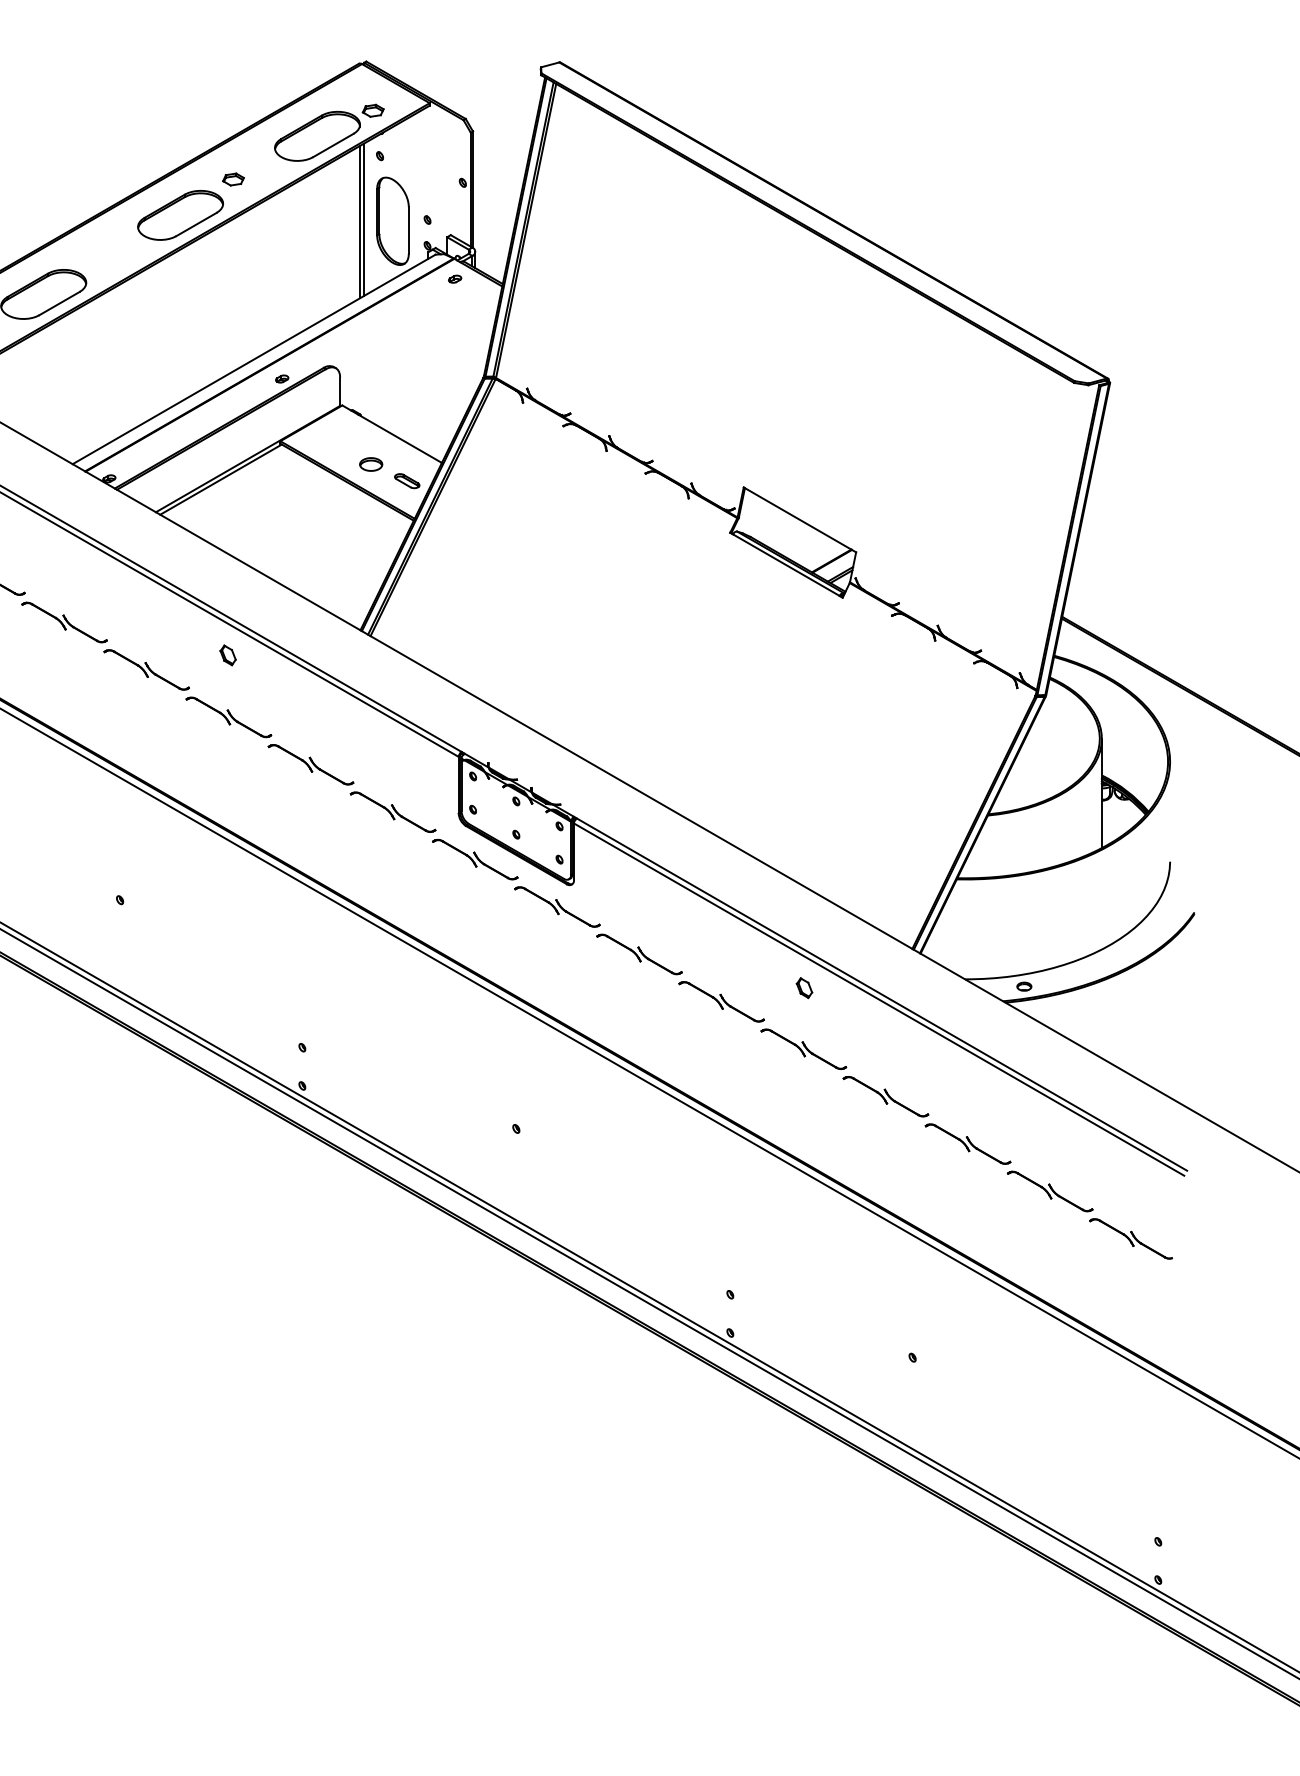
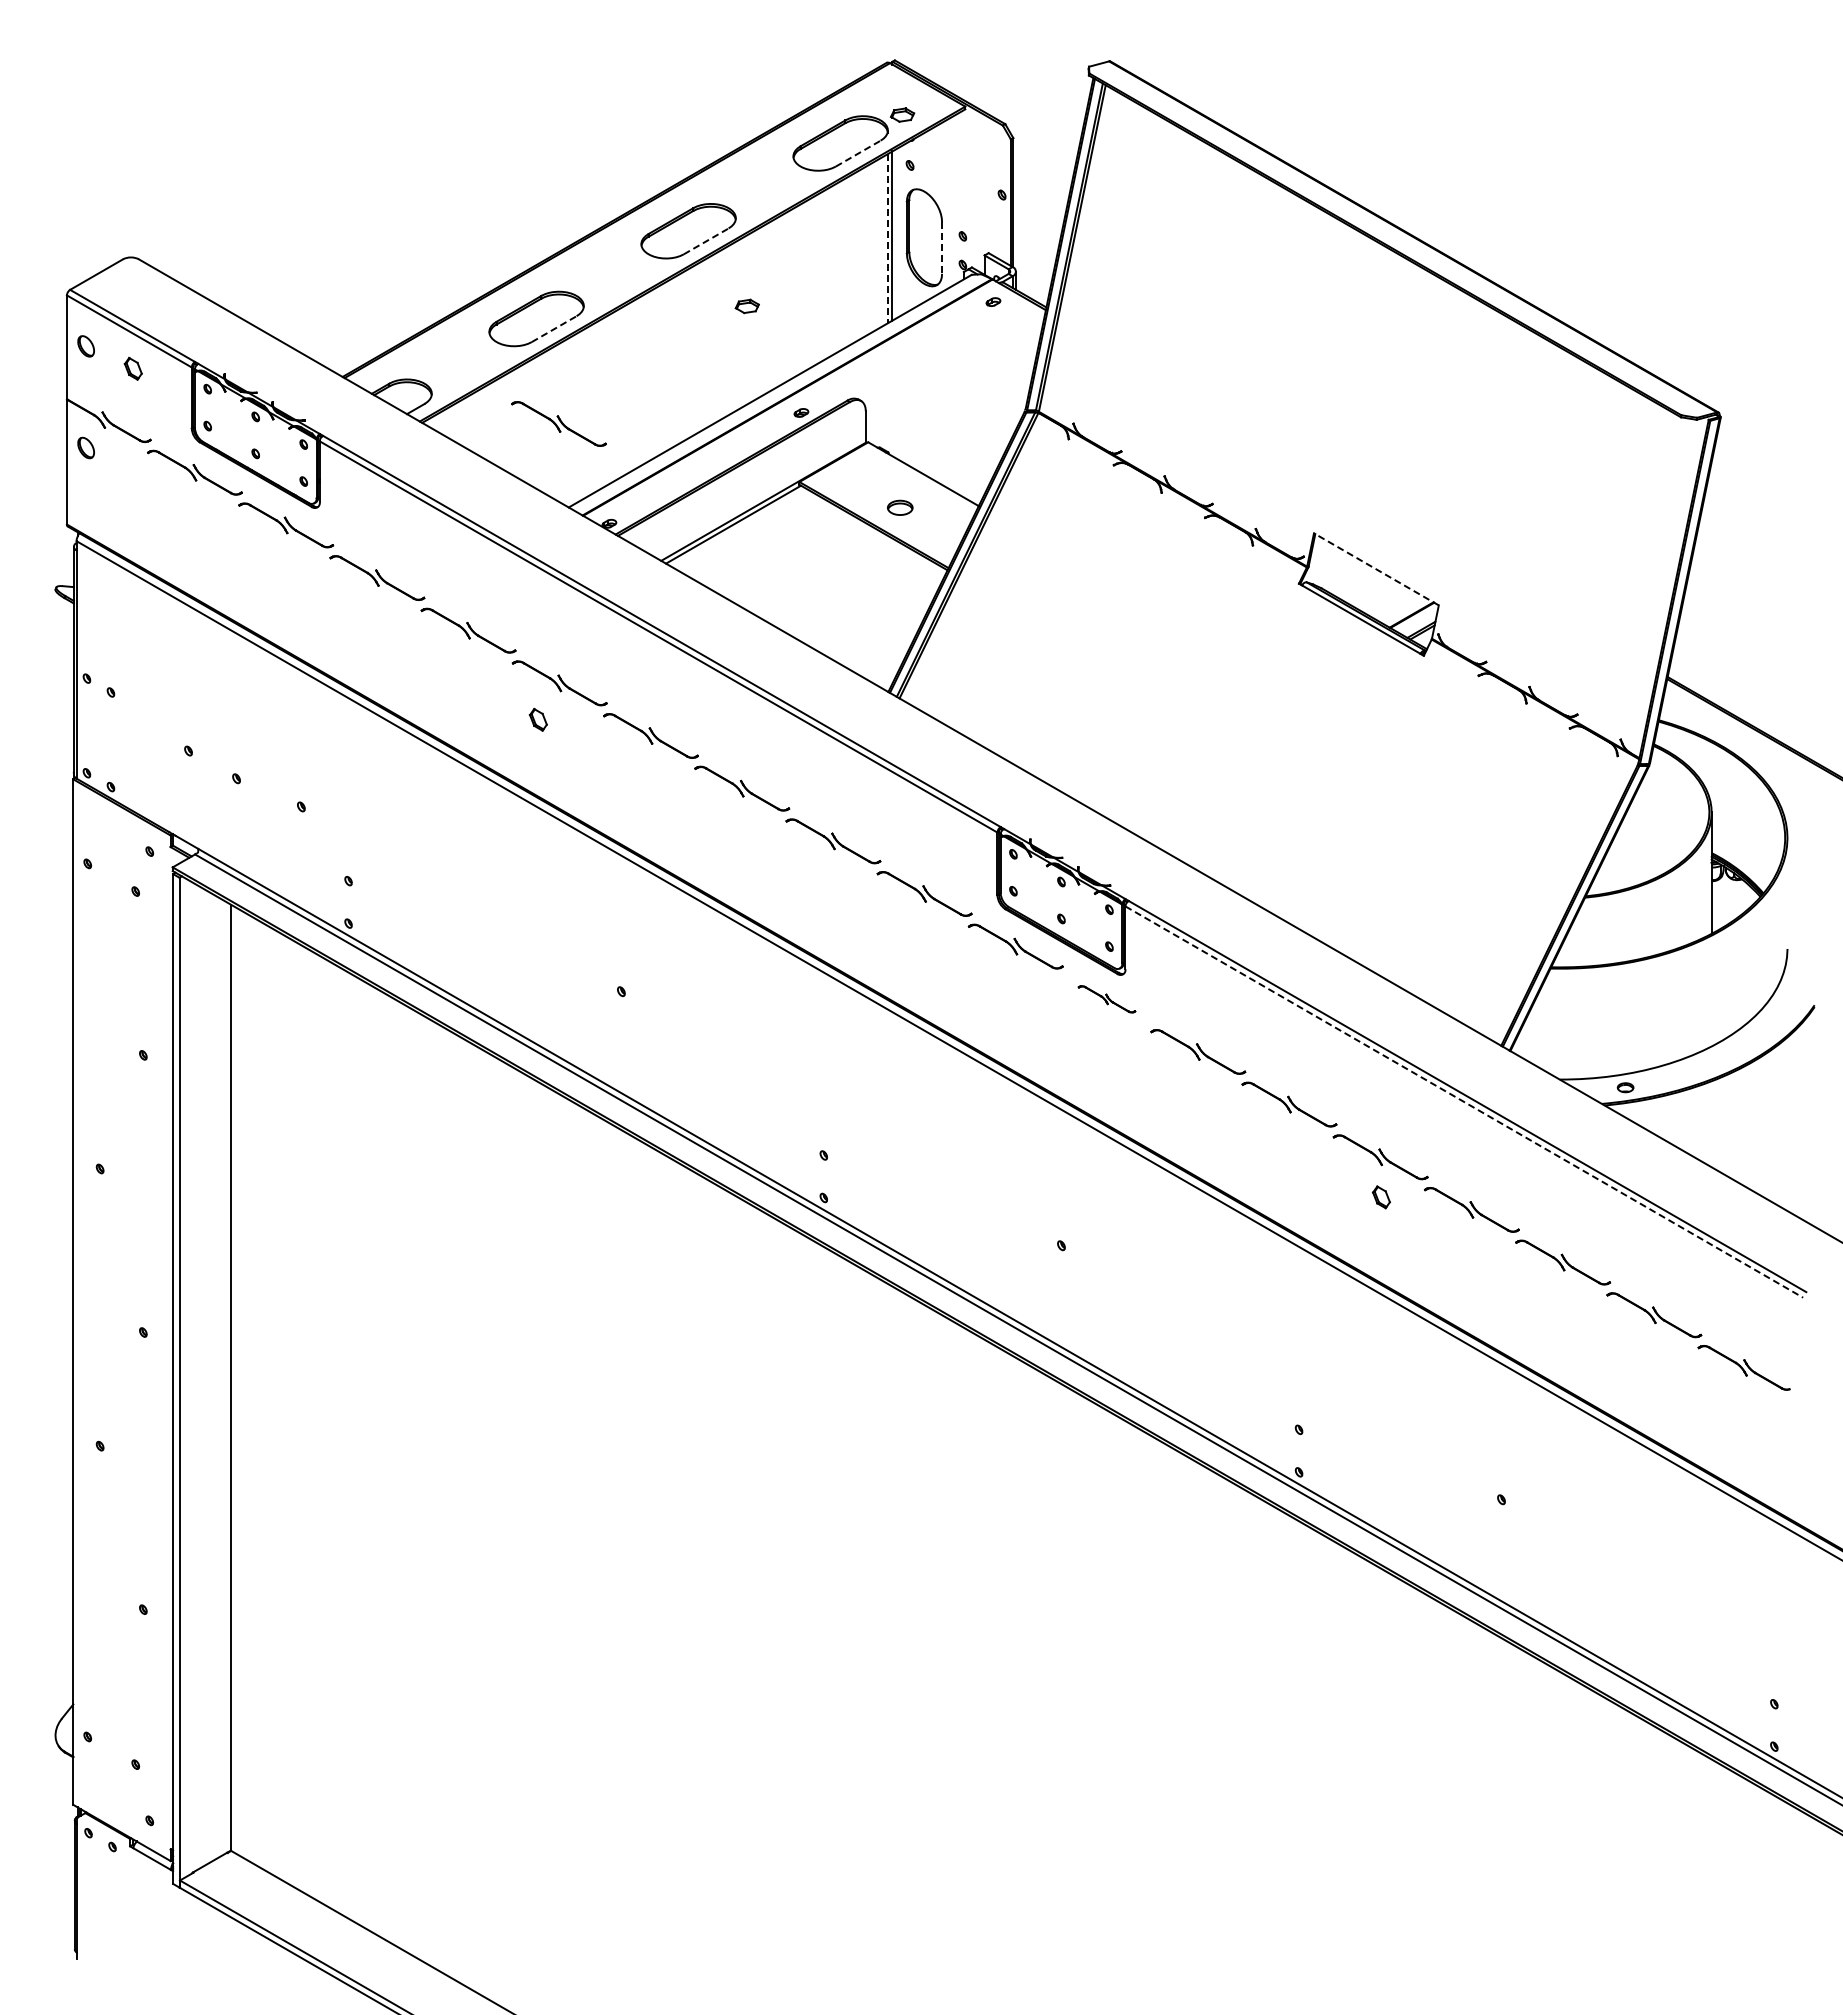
line: (333, 145) -> (858, 153), solid -> dashed
part: (232, 179) -> (746, 306), moved
line: (359, 221) -> (887, 238), solid -> dashed
line: (196, 224) -> (706, 241), solid -> dashed
line: (409, 230) -> (942, 247), solid -> dashed
line: (59, 303) -> (554, 329), solid -> dashed
part: (63, 388) -> (558, 423), added
part: (406, 481) -> (939, 526), removed
line: (799, 520) -> (1375, 569), solid -> dashed
part: (227, 655) -> (537, 719), moved
part: (556, 907) -> (1106, 999), size x0.6
part: (803, 988) -> (1380, 1197), moved
line: (879, 999) -> (1464, 1102), solid -> dashed

